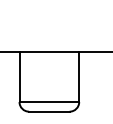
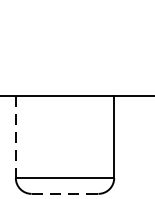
line: (19, 77) -> (15, 137), solid -> dashed
line: (49, 111) -> (65, 193), solid -> dashed

